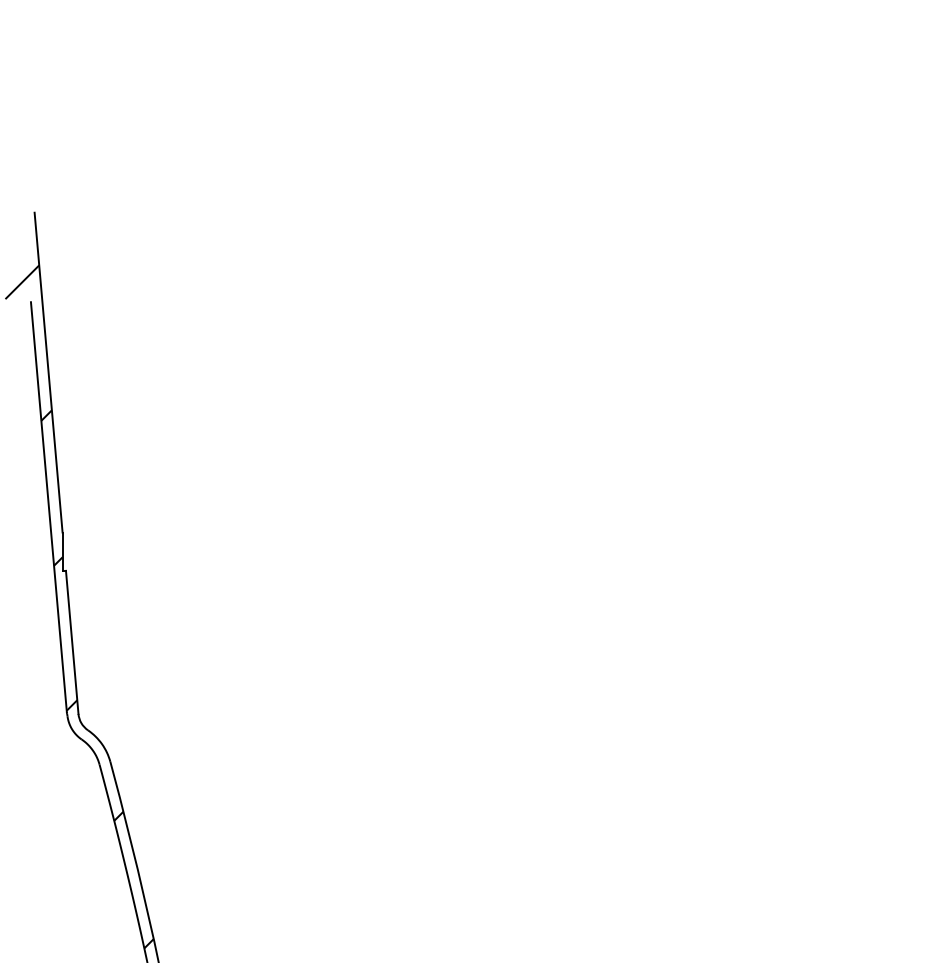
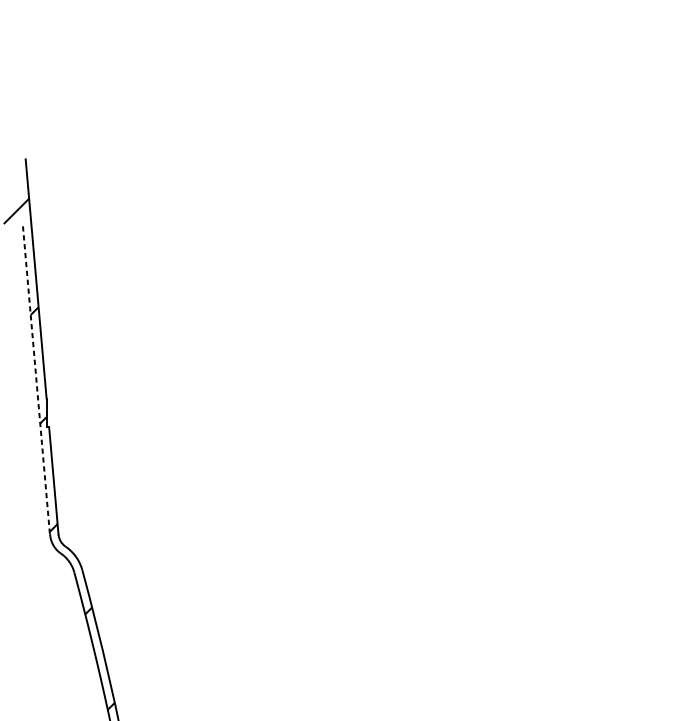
line: (48, 507) -> (36, 379), solid -> dashed

